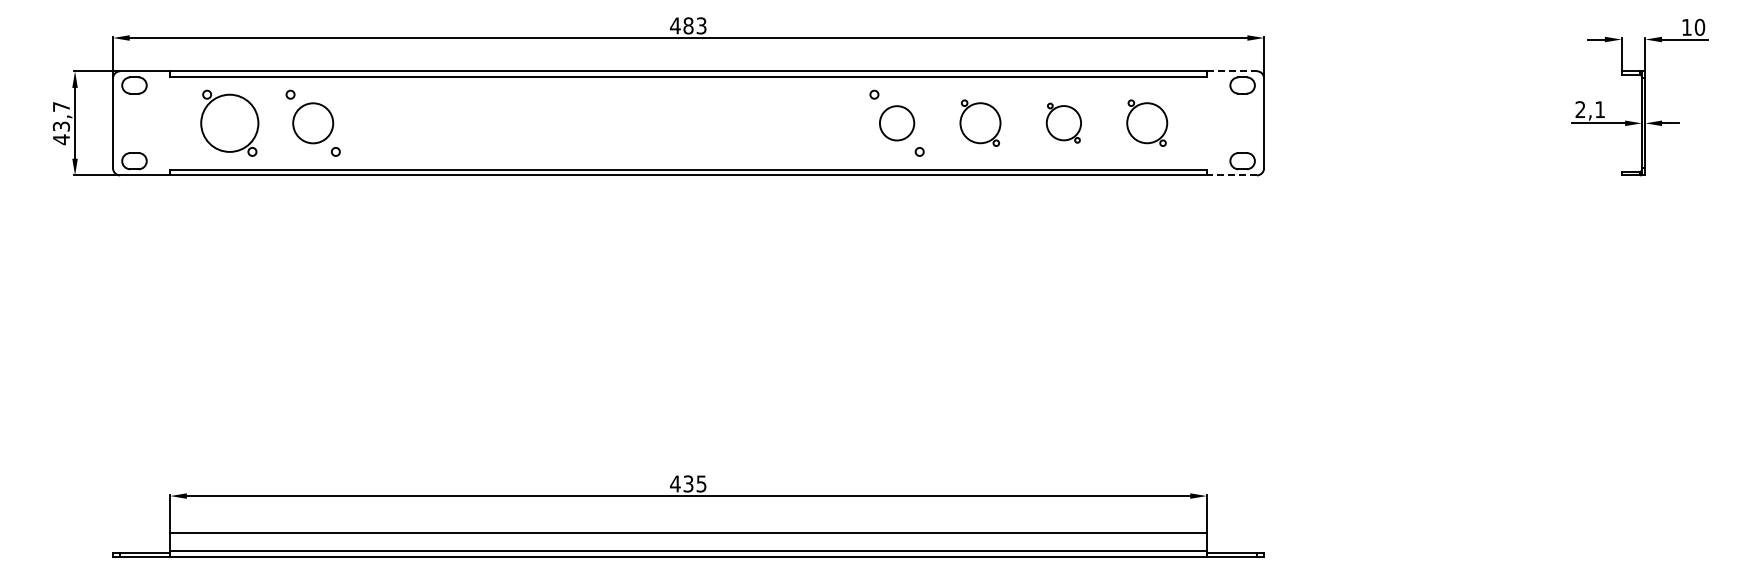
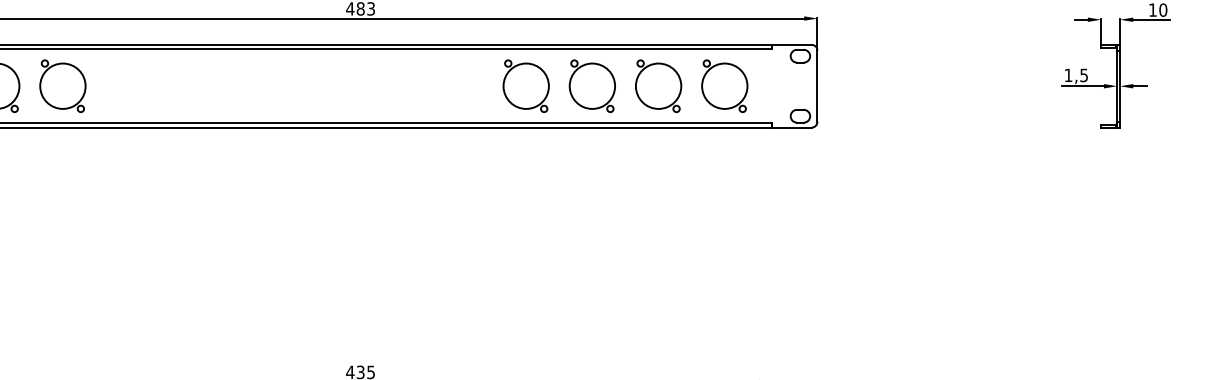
line: (1232, 71) -> (792, 45), dashed -> solid
text: (1589, 109) -> (1075, 75), 2,1 -> 1,5
circle: (312, 122) -> (62, 85), size x1.43
circle: (896, 122) -> (525, 85), size x1.67
part: (980, 122) -> (592, 85), size x1.43
part: (1063, 122) -> (658, 85), size x1.67
part: (1146, 122) -> (724, 85), size x1.43
line: (1231, 175) -> (791, 127), dashed -> solid

